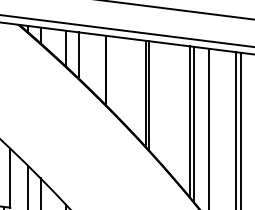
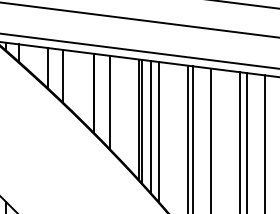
line: (120, 78) -> (109, 102), added
line: (156, 100) -> (150, 127), added
line: (163, 104) -> (158, 131), added

